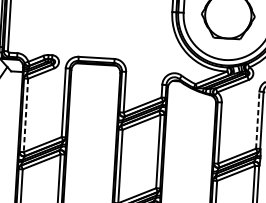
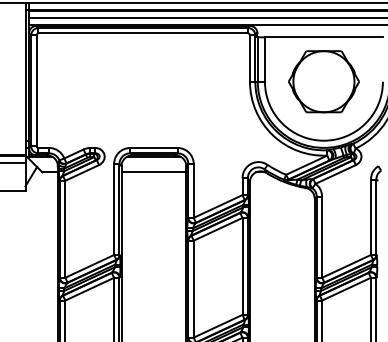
line: (95, 76) -> (153, 172), added
line: (26, 115) -> (65, 229), dashed -> solid
line: (257, 120) -> (370, 217), dashed -> solid

